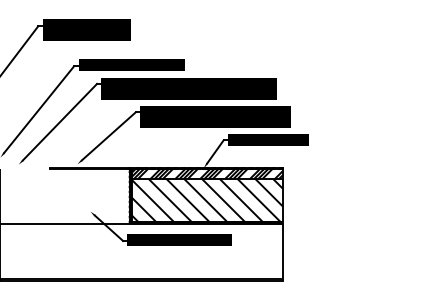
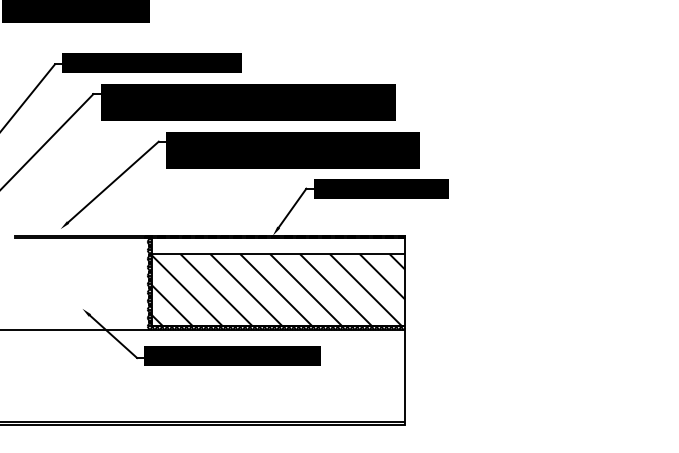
hatch: (206, 174) -> (277, 246), removed

